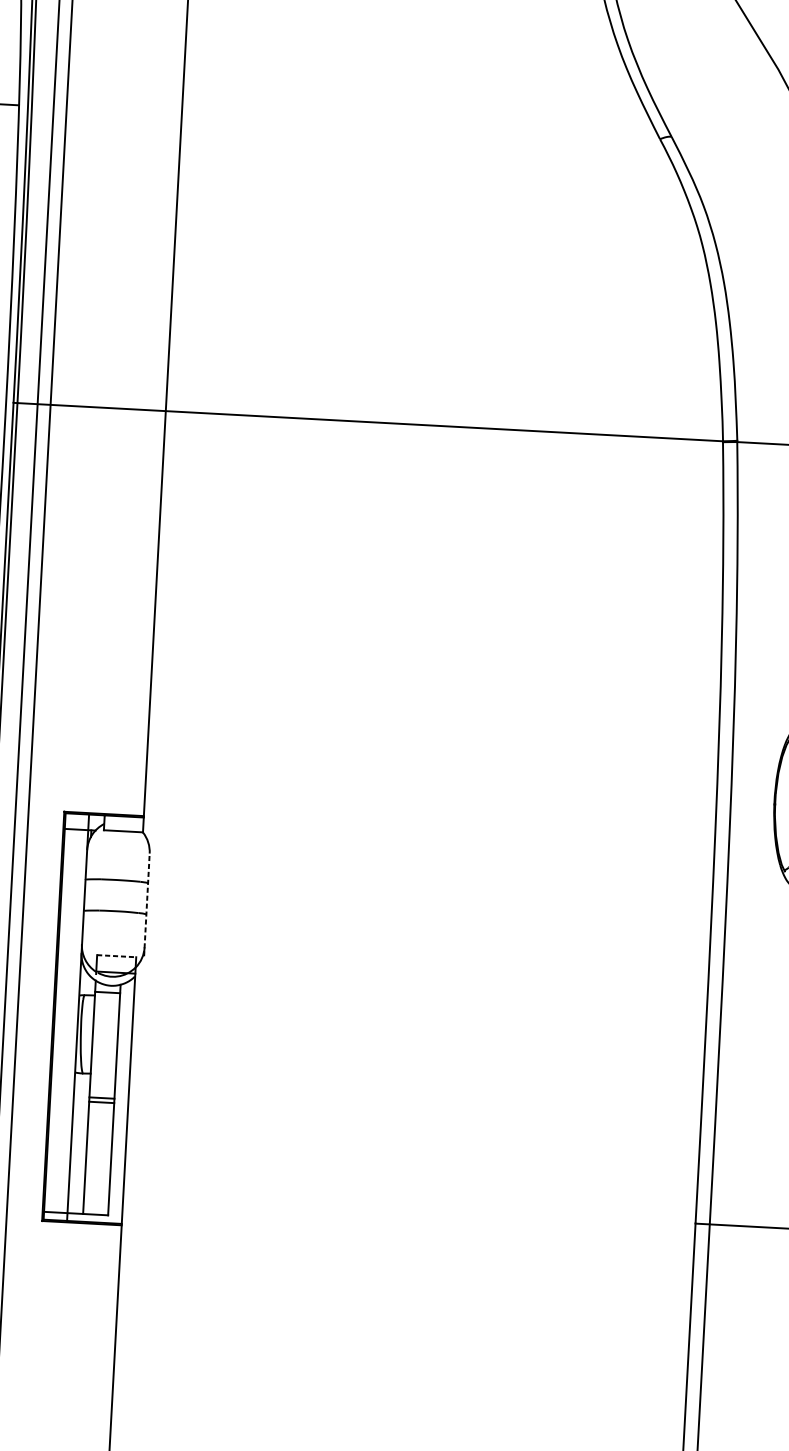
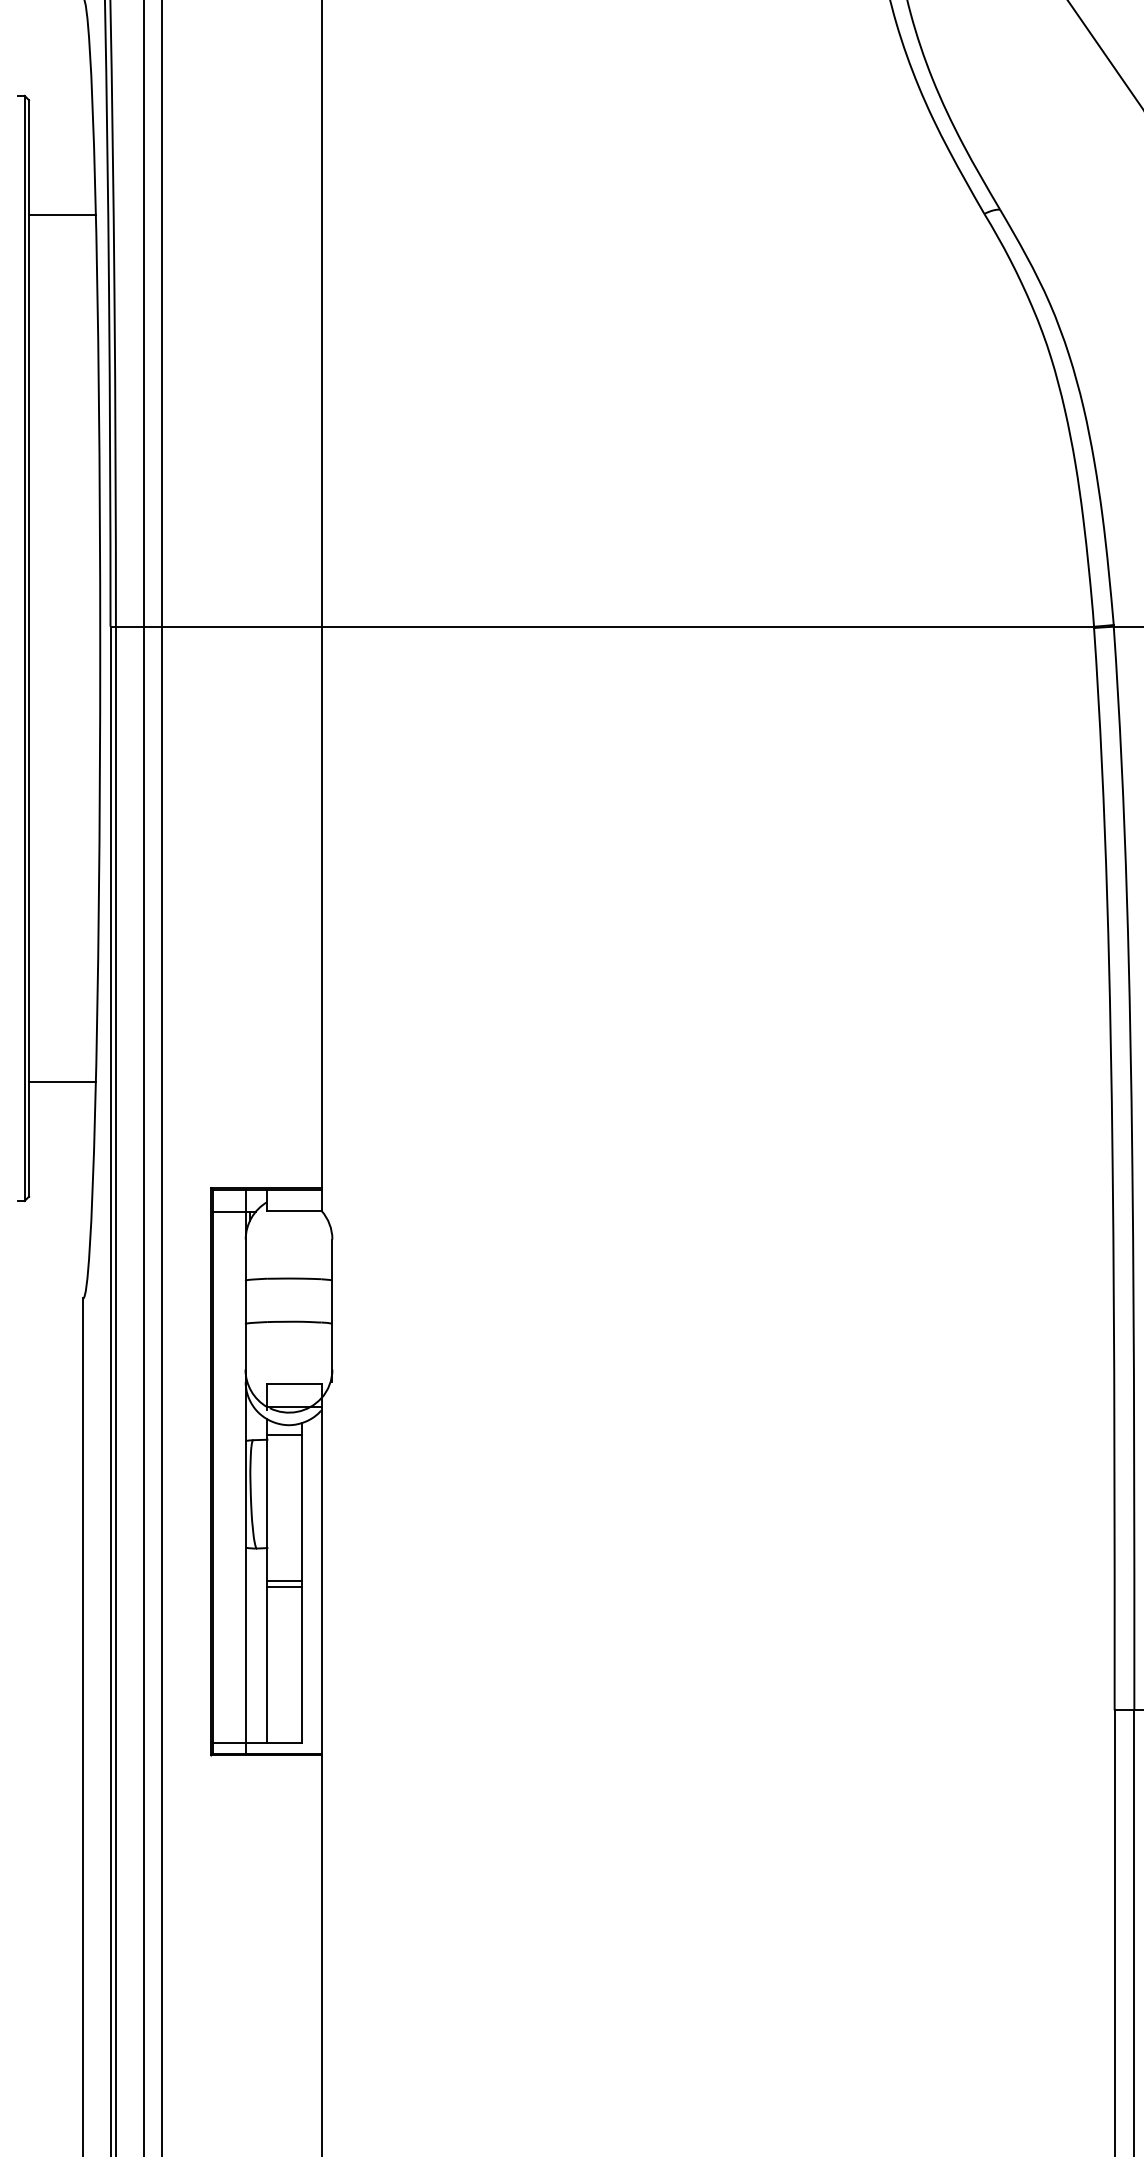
line: (146, 904) -> (332, 1310), dashed -> solid
line: (116, 955) -> (294, 1383), dashed -> solid

